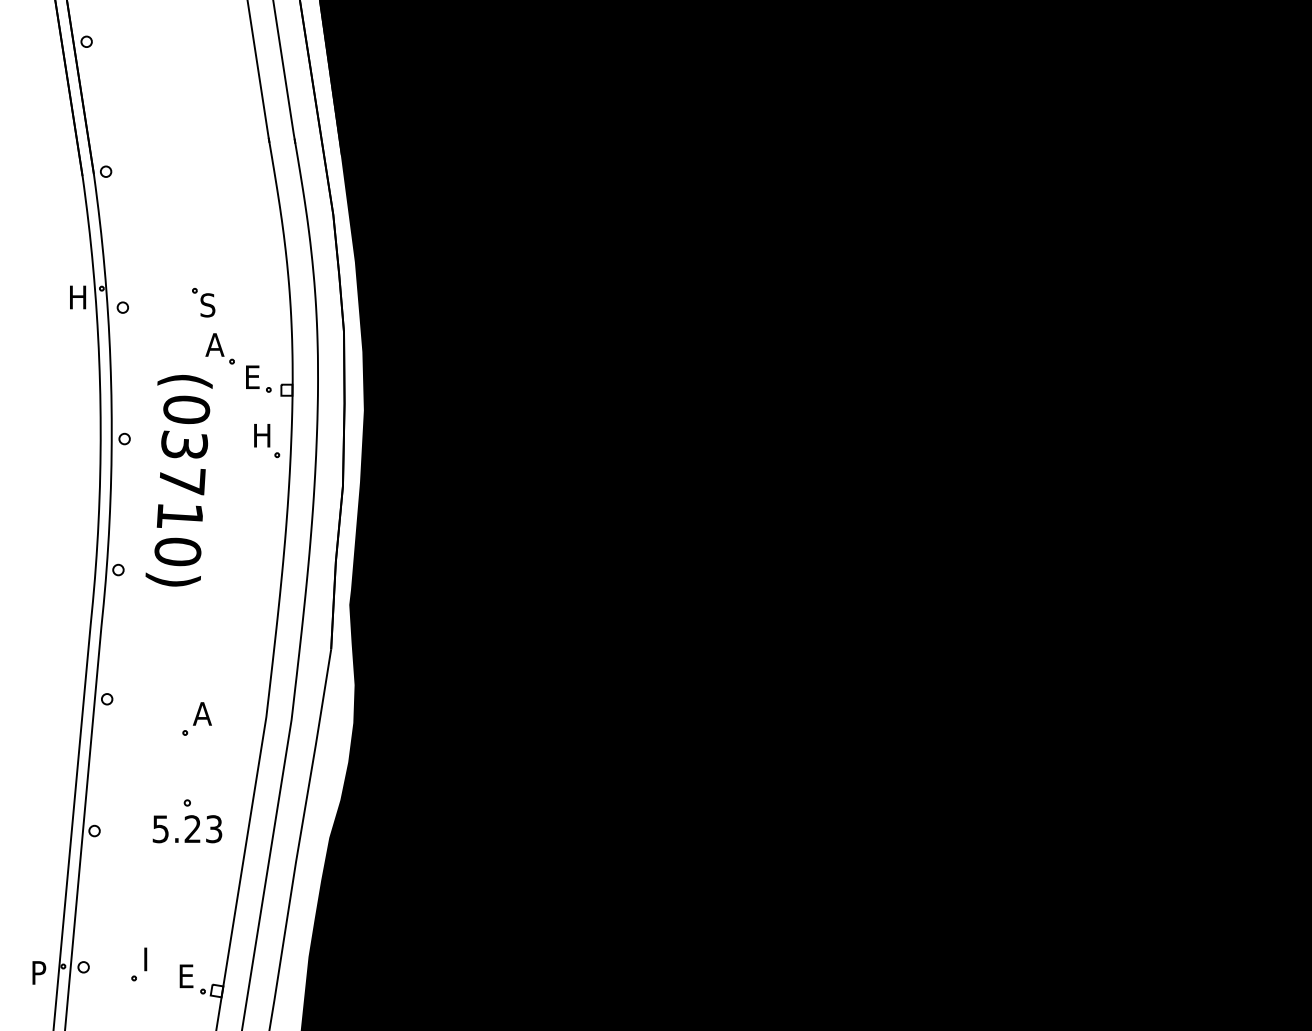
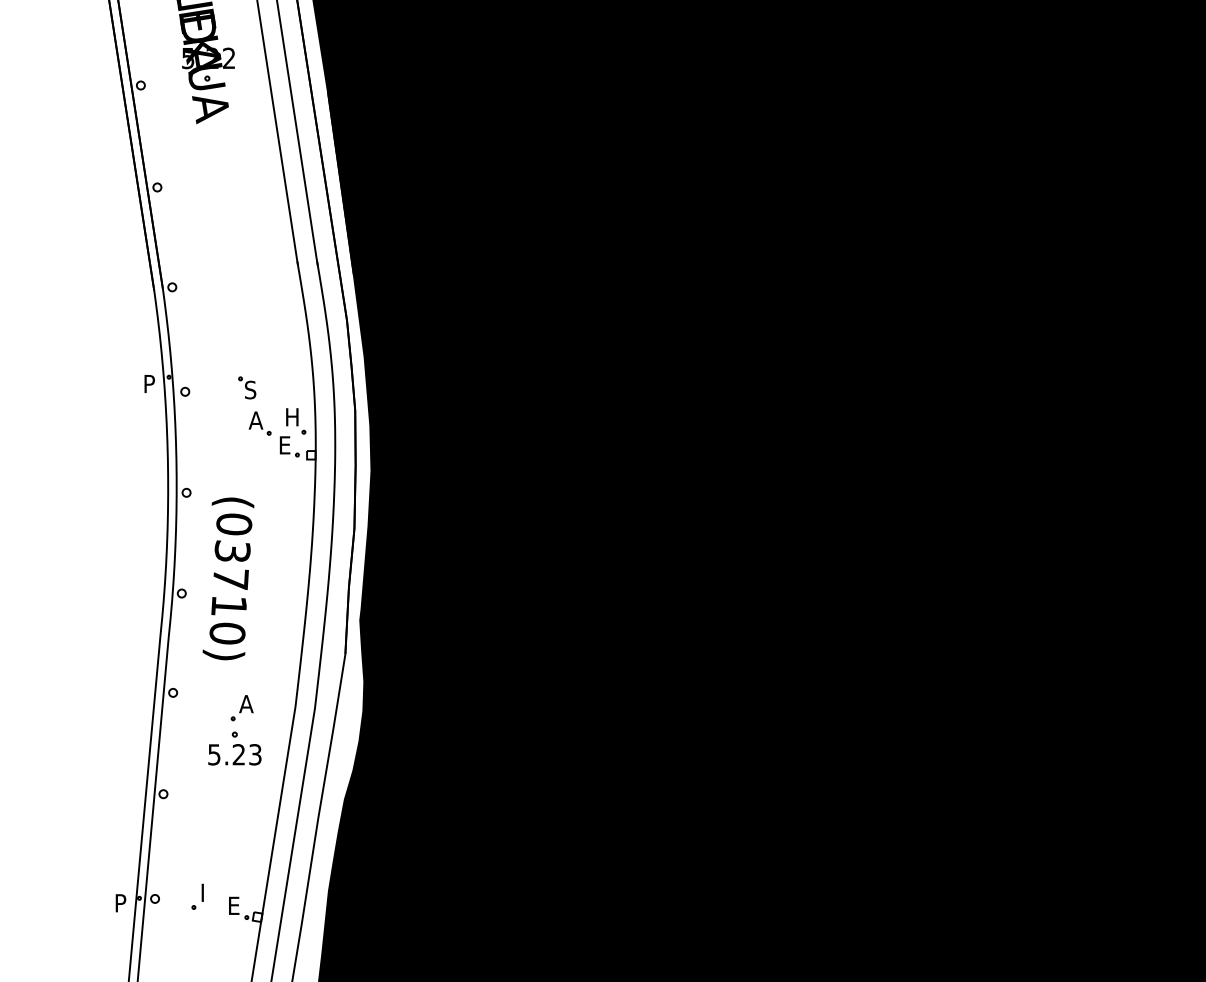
text: (79, 296) -> (151, 383), H -> P
part: (267, 441) -> (296, 421), moved
text: (179, 480) -> (228, 578), moved
part: (186, 821) -> (234, 748), moved

